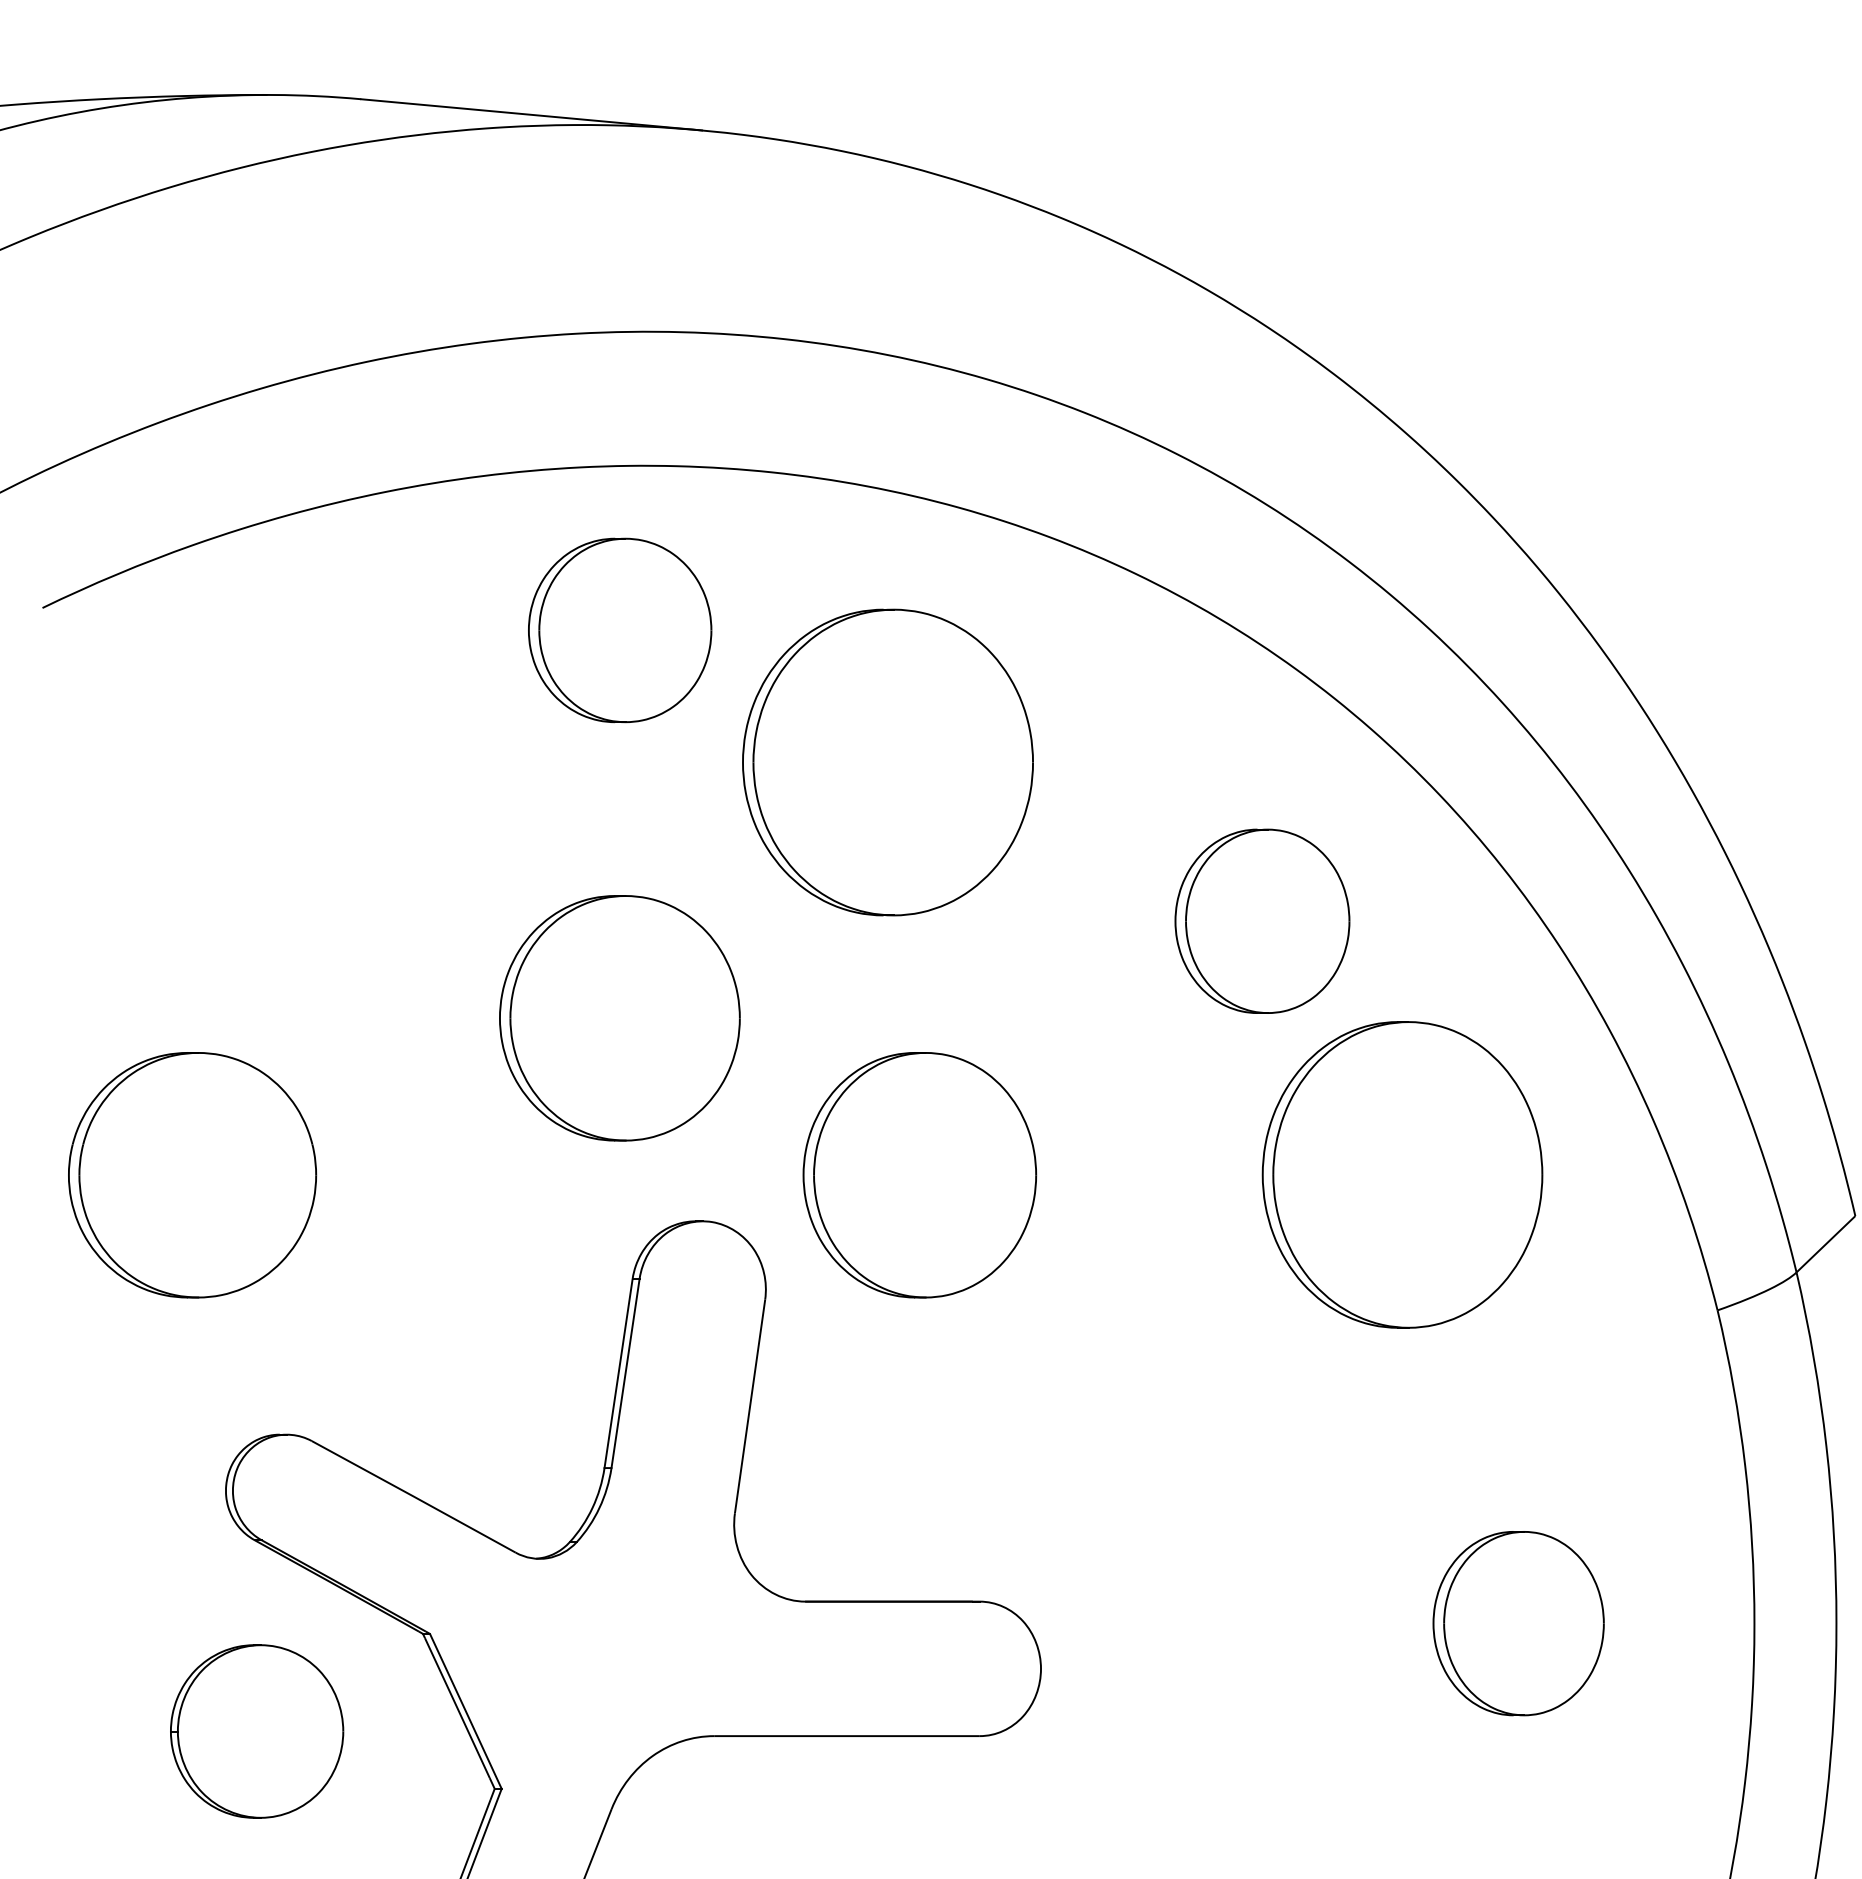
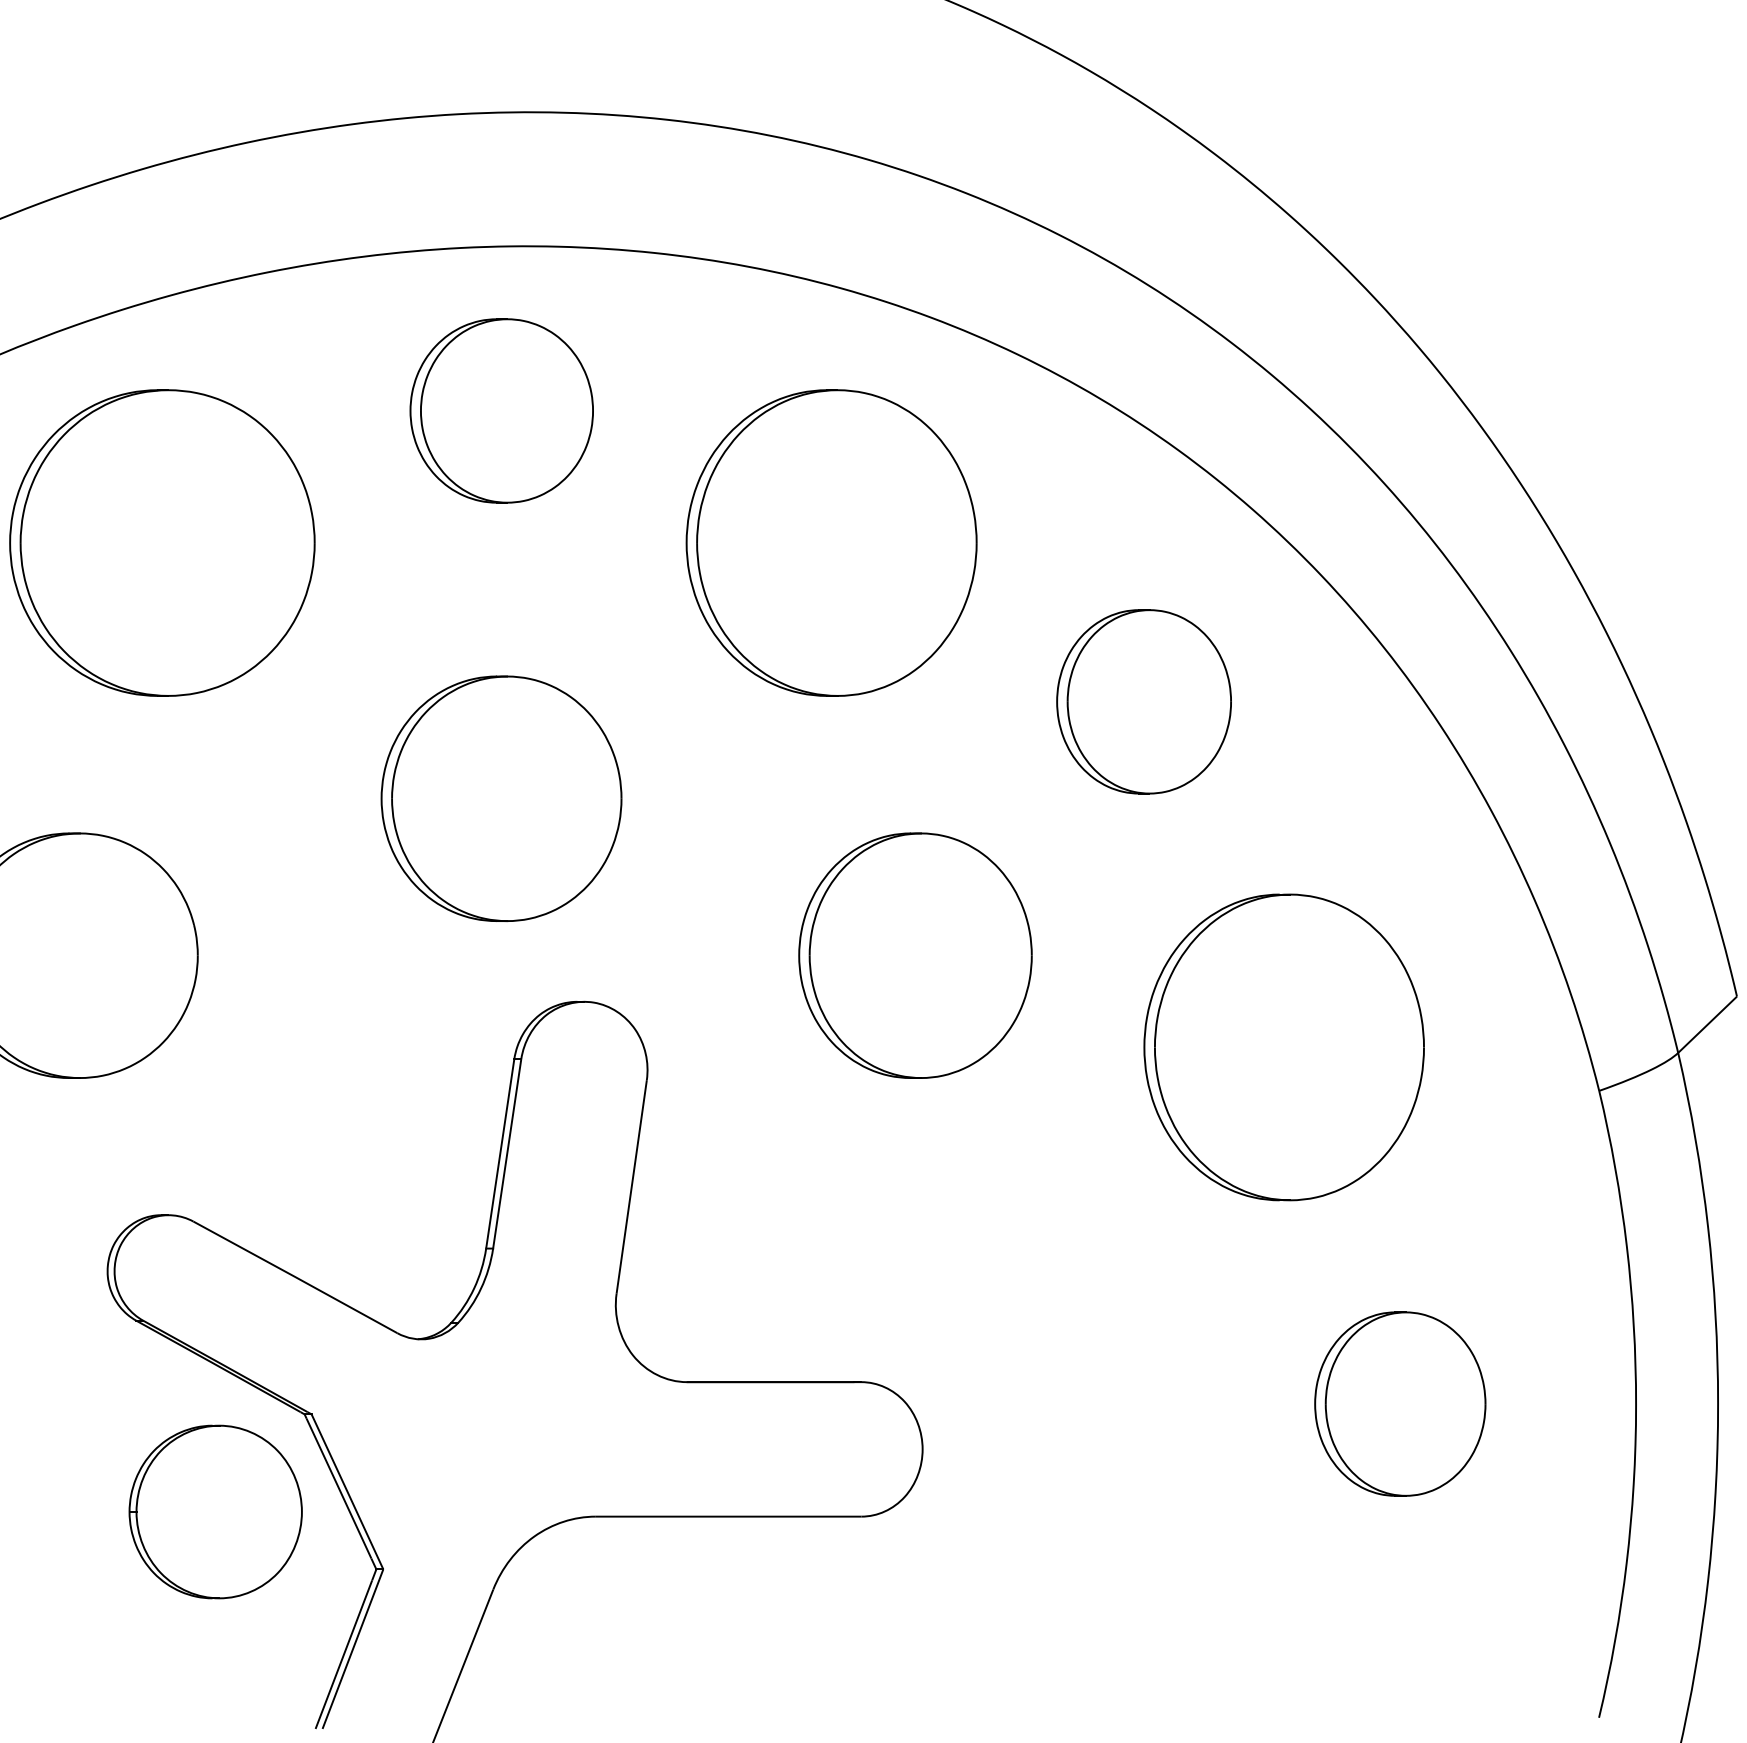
part: (280, 762) -> (162, 543), added
part: (887, 762) -> (831, 543), moved
part: (1402, 1174) -> (1284, 1047), moved
part: (919, 1175) -> (915, 956), moved
part: (257, 1731) -> (216, 1512), moved

